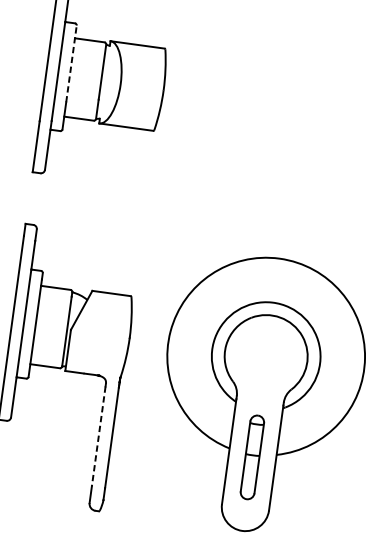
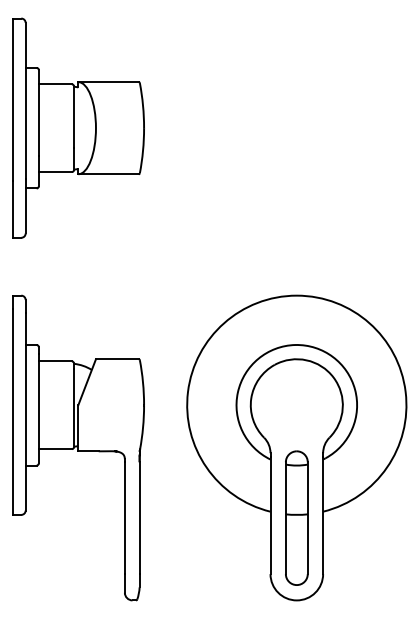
line: (71, 64) -> (38, 113), dashed -> solid
line: (98, 436) -> (124, 518), dashed -> solid
part: (252, 456) -> (296, 517), size x1.43

